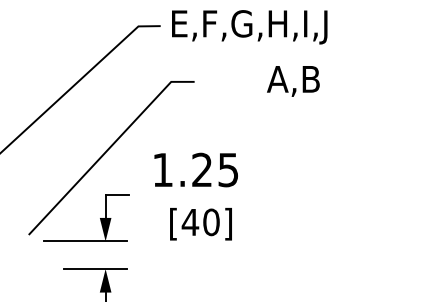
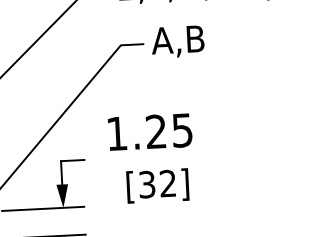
text: (293, 81) -> (178, 42), moved
text: (200, 222) -> (157, 184), [40] -> [32]

